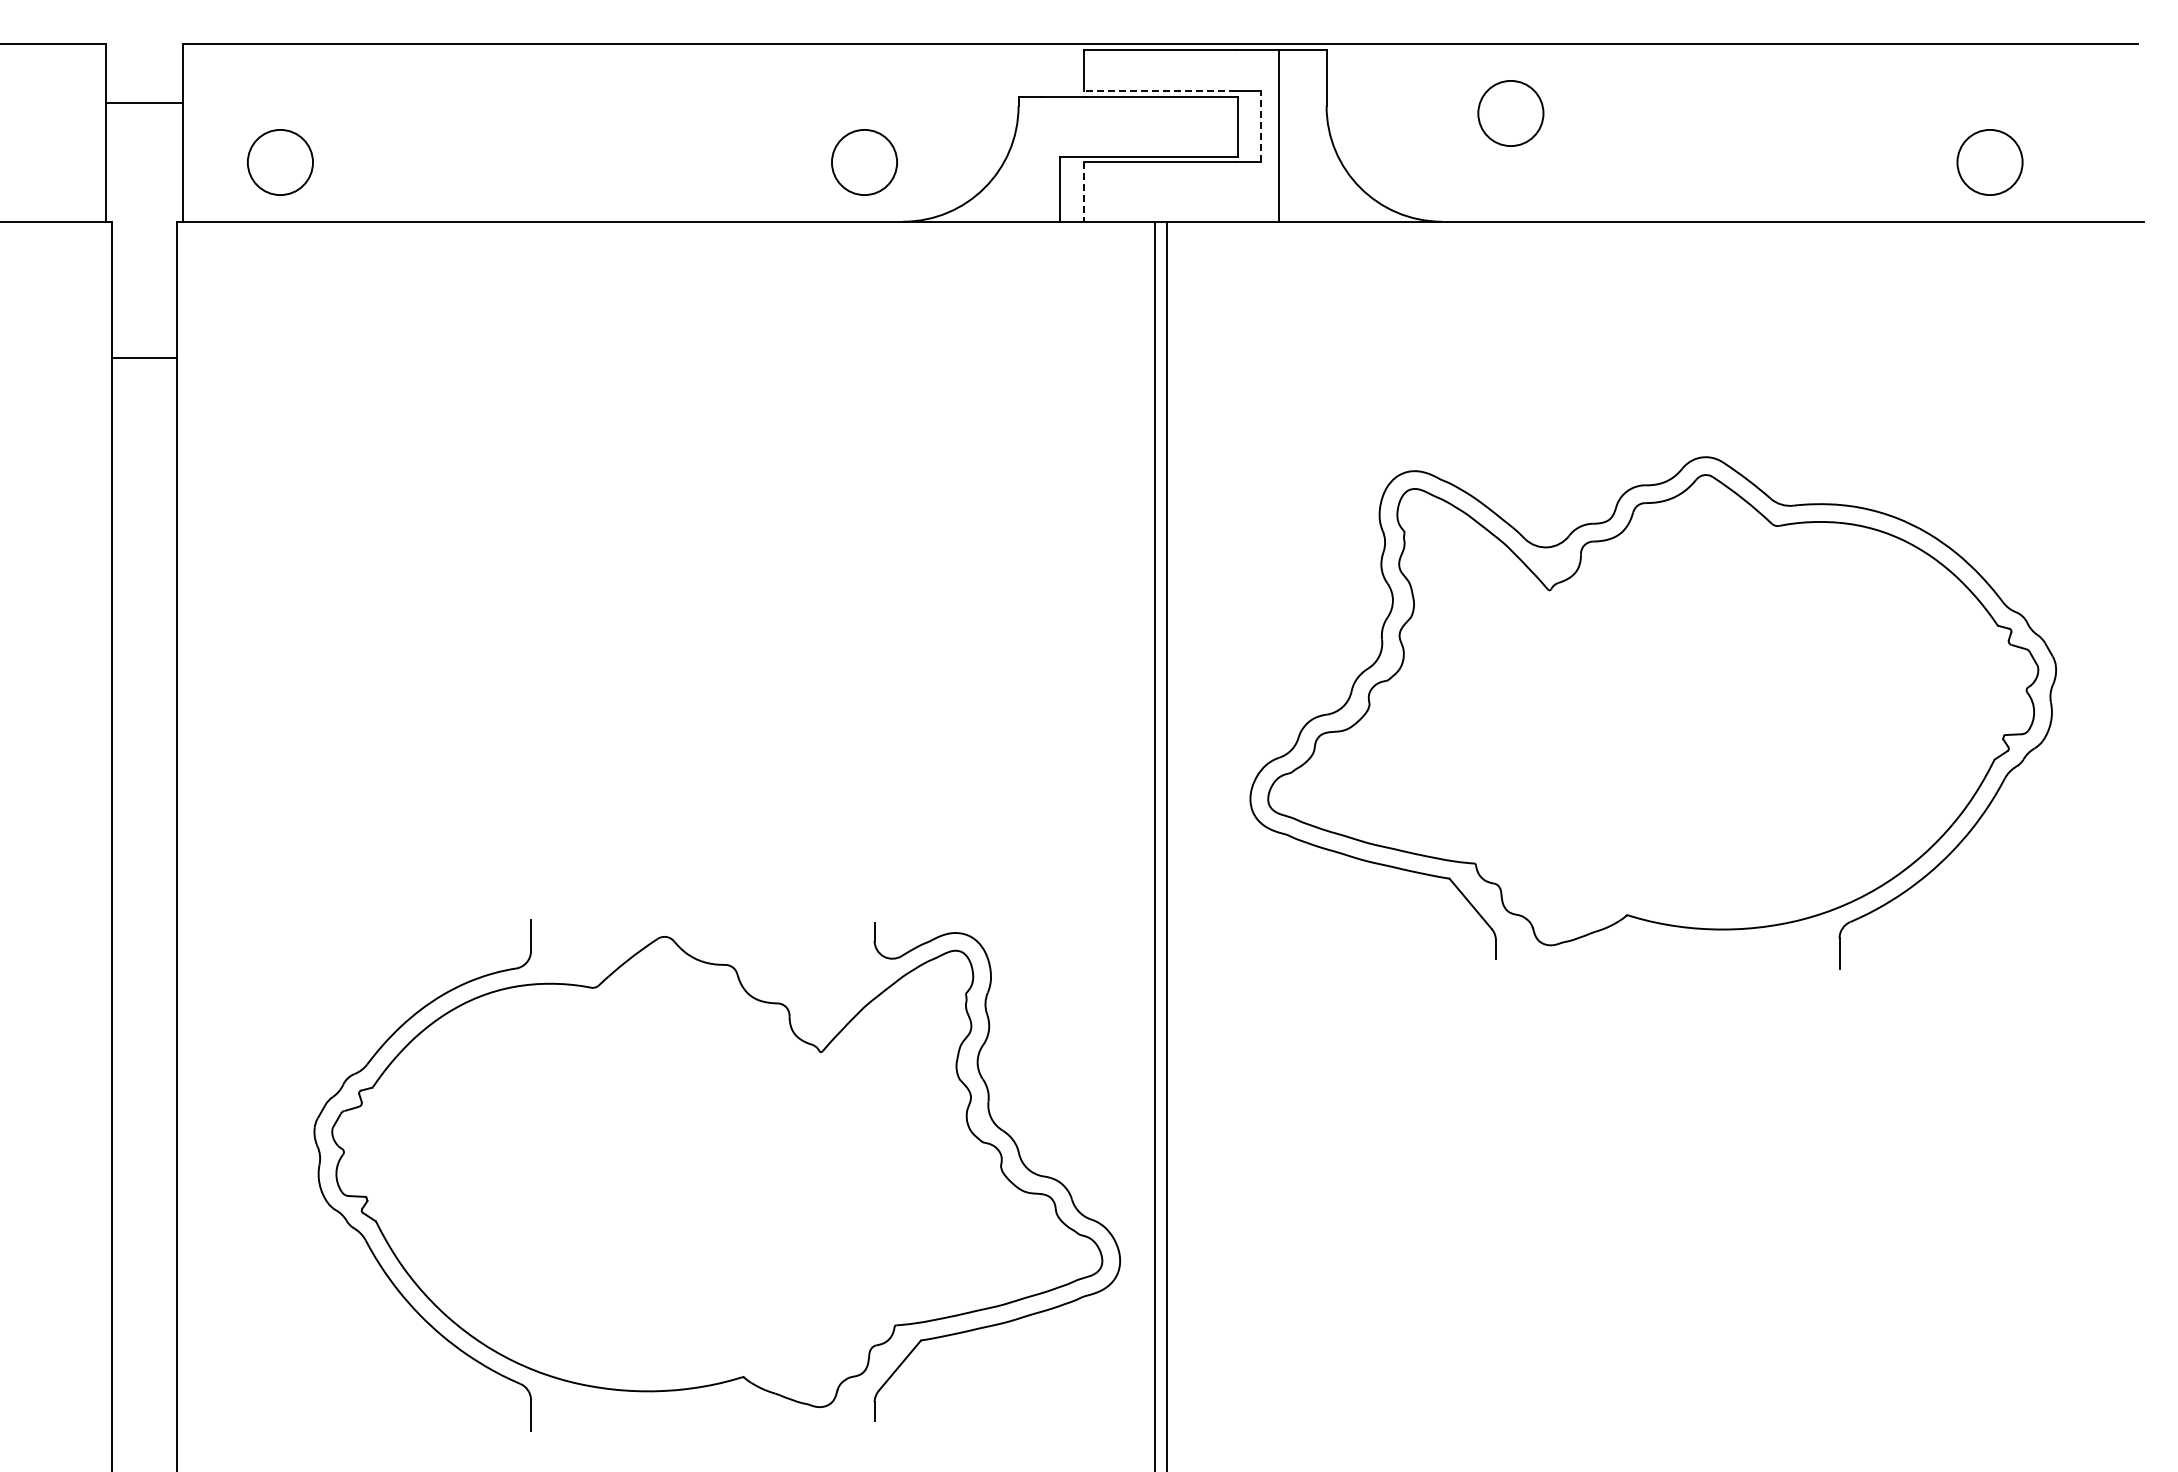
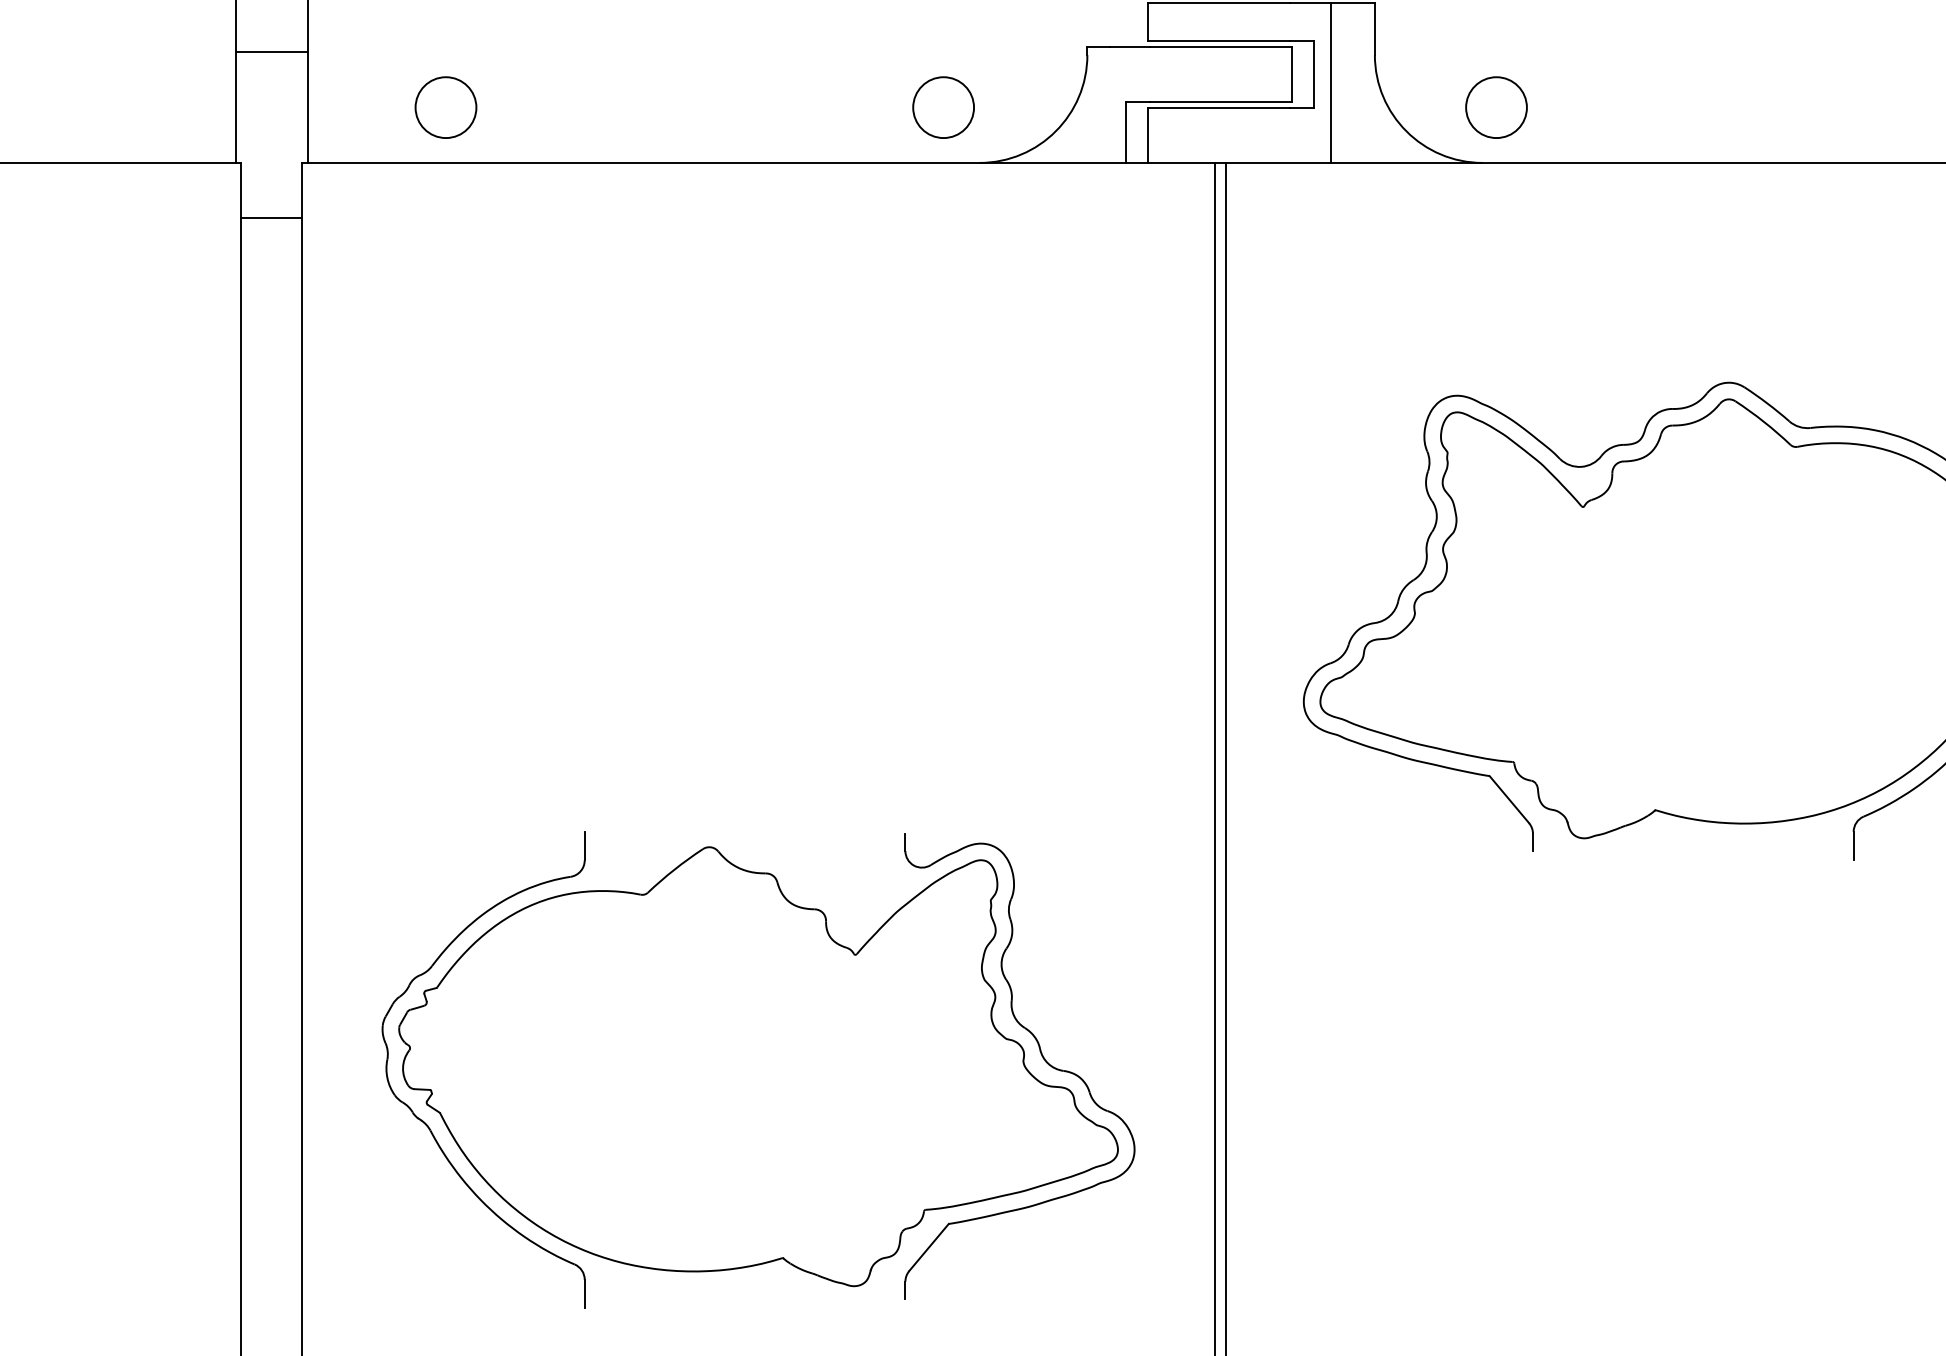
line: (1159, 91) -> (1218, 41), dashed -> solid
circle: (1510, 113) -> (1496, 107), moved
line: (1261, 126) -> (1314, 74), dashed -> solid
circle: (280, 162) -> (446, 107), moved
line: (1083, 192) -> (1147, 135), dashed -> solid
line: (144, 357) -> (271, 217), moved
part: (716, 1175) -> (757, 1069), moved

